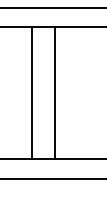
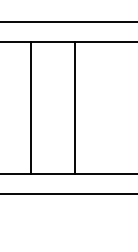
line: (31, 93) -> (30, 108), moved

